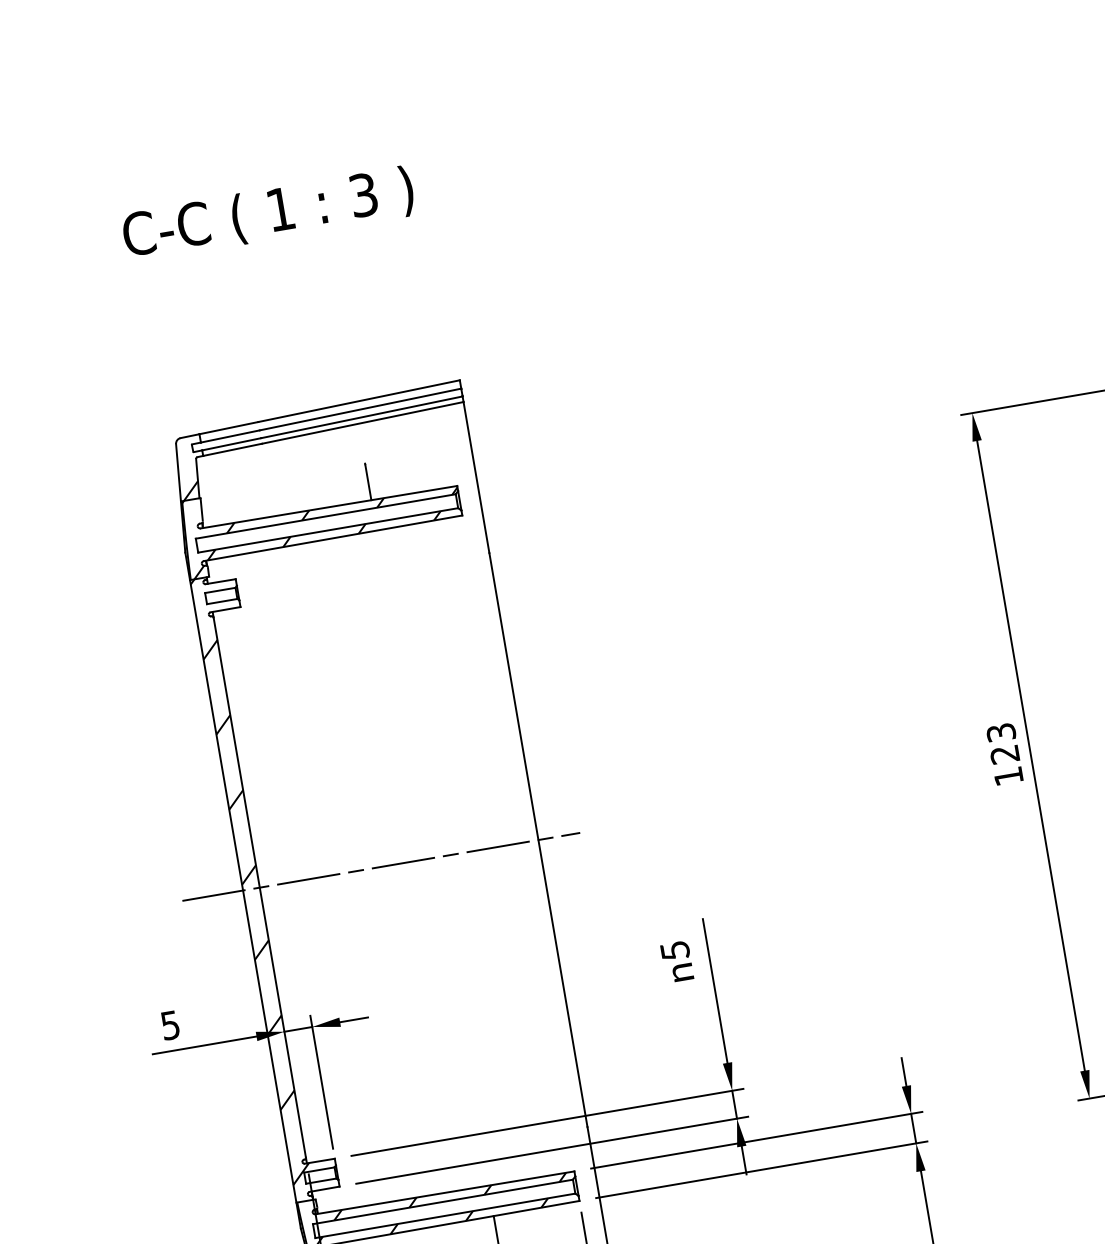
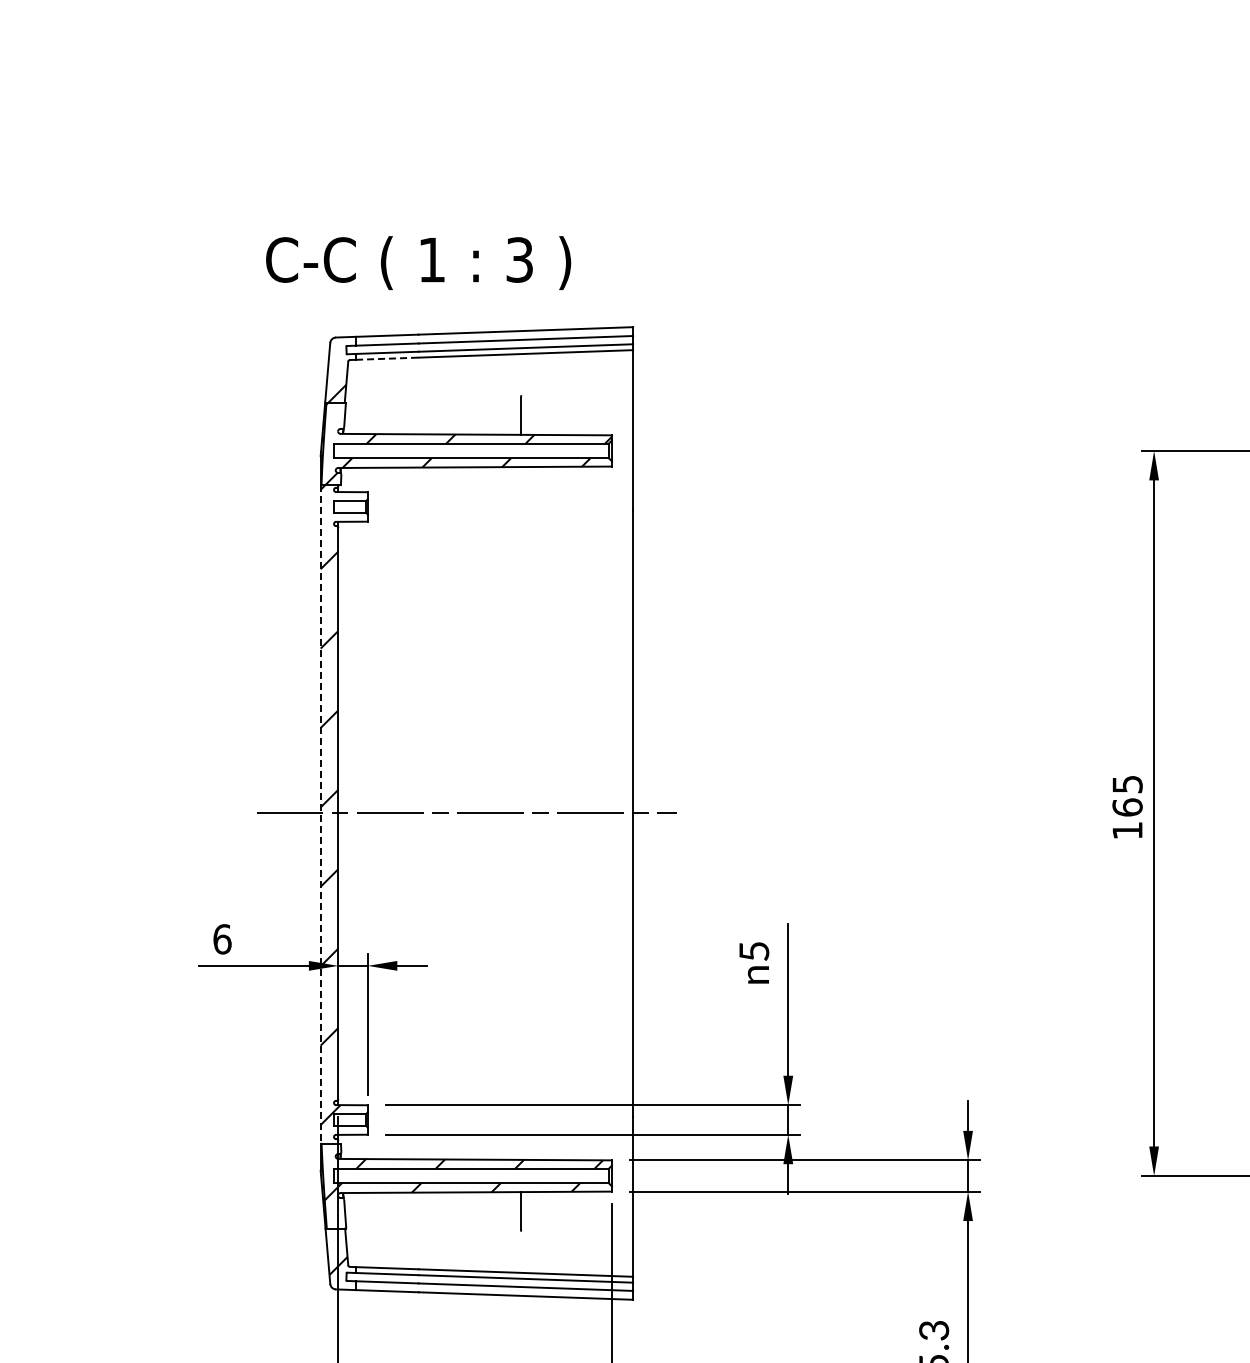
text: (268, 214) -> (418, 263), moved
line: (232, 449) -> (387, 358), solid -> dashed
text: (1002, 743) -> (1127, 795), 123 -> 165
line: (243, 891) -> (320, 814), solid -> dashed
text: (170, 1025) -> (222, 939), 5 -> 6

